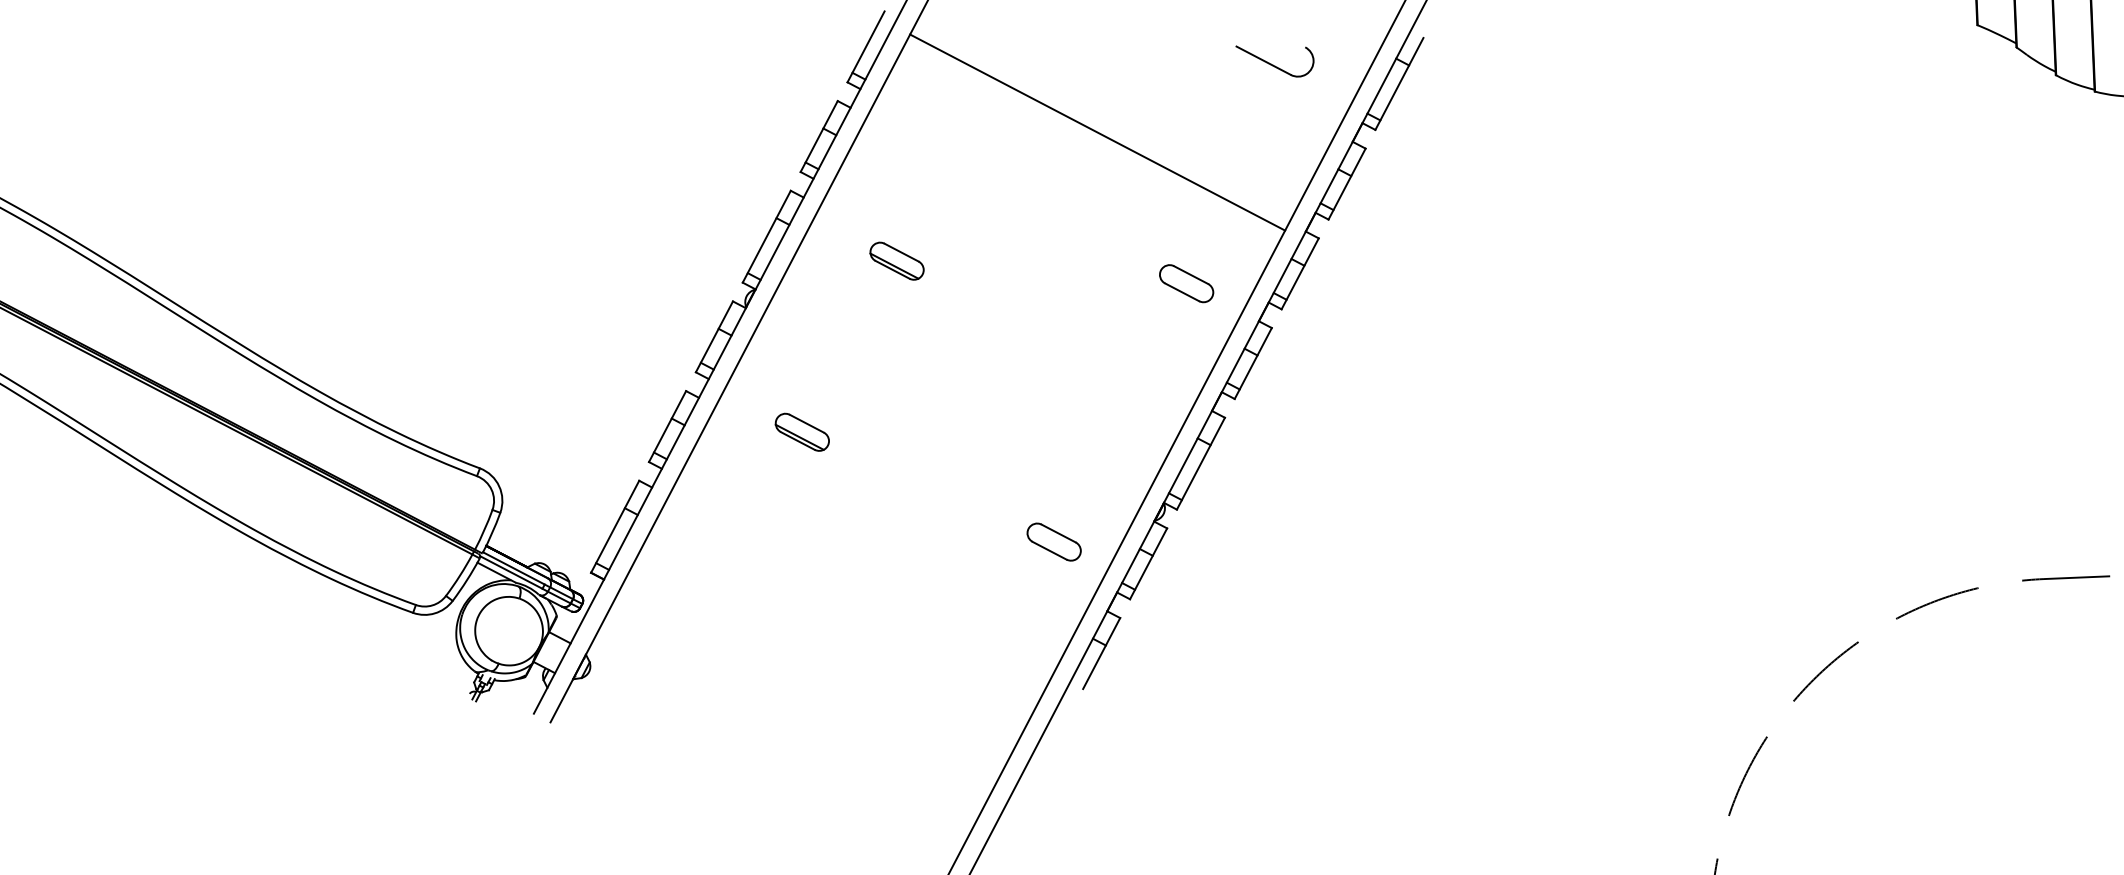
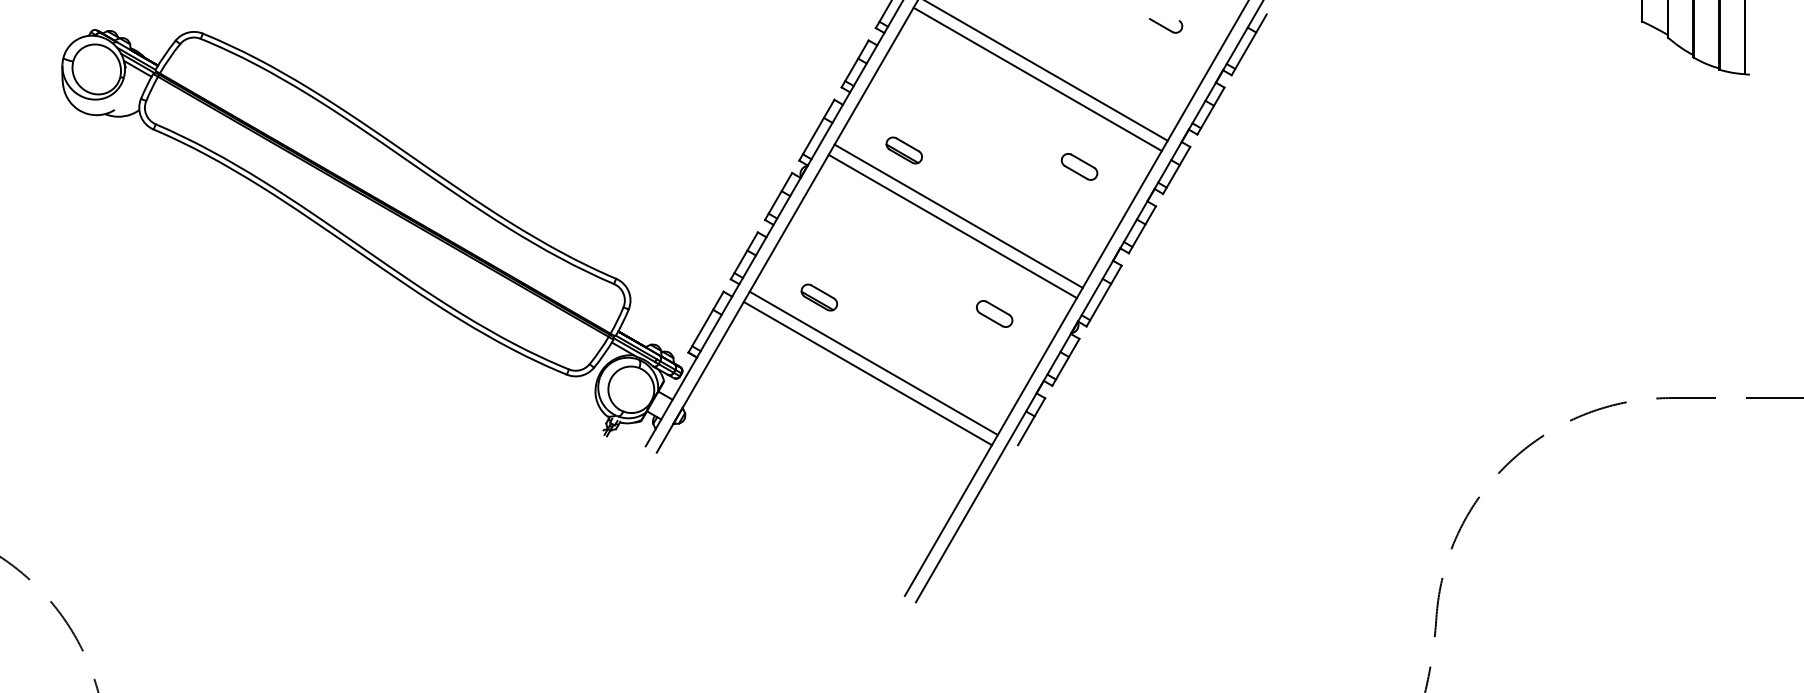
part: (1276, 60) -> (1166, 25), size x0.62
line: (1089, 148) -> (1037, 79), added
part: (1186, 283) -> (1079, 166), moved
line: (981, 353) -> (958, 215), added
line: (972, 370) -> (952, 226), added
part: (802, 432) -> (819, 297), moved
part: (1053, 541) -> (994, 313), moved
line: (864, 577) -> (873, 363), added
line: (856, 592) -> (867, 373), added

